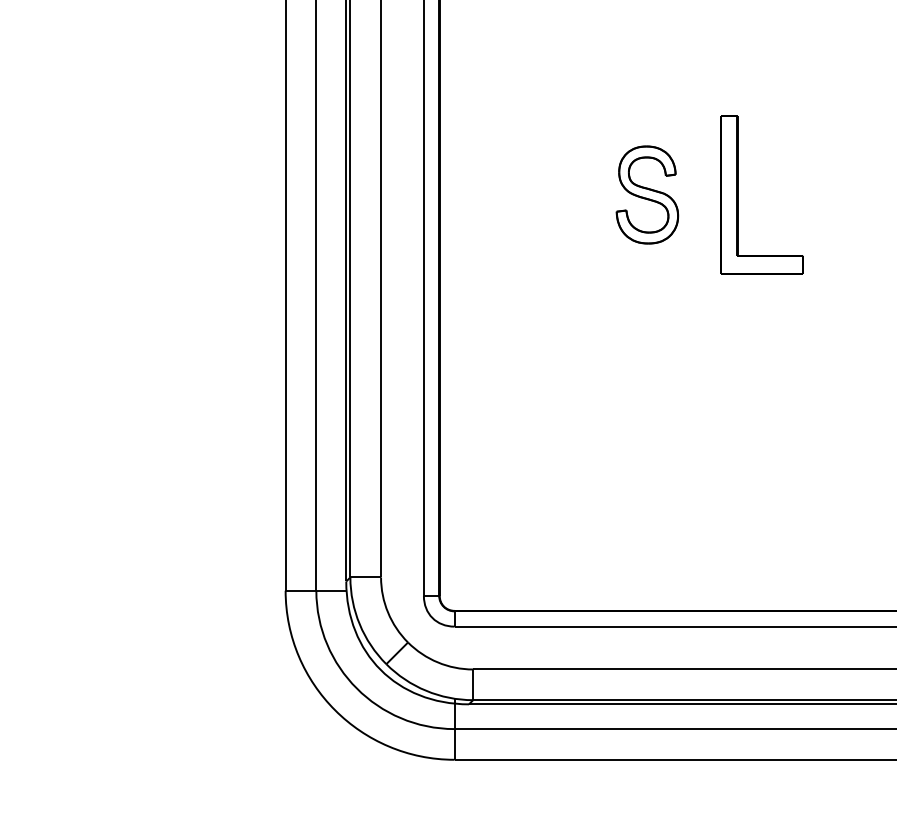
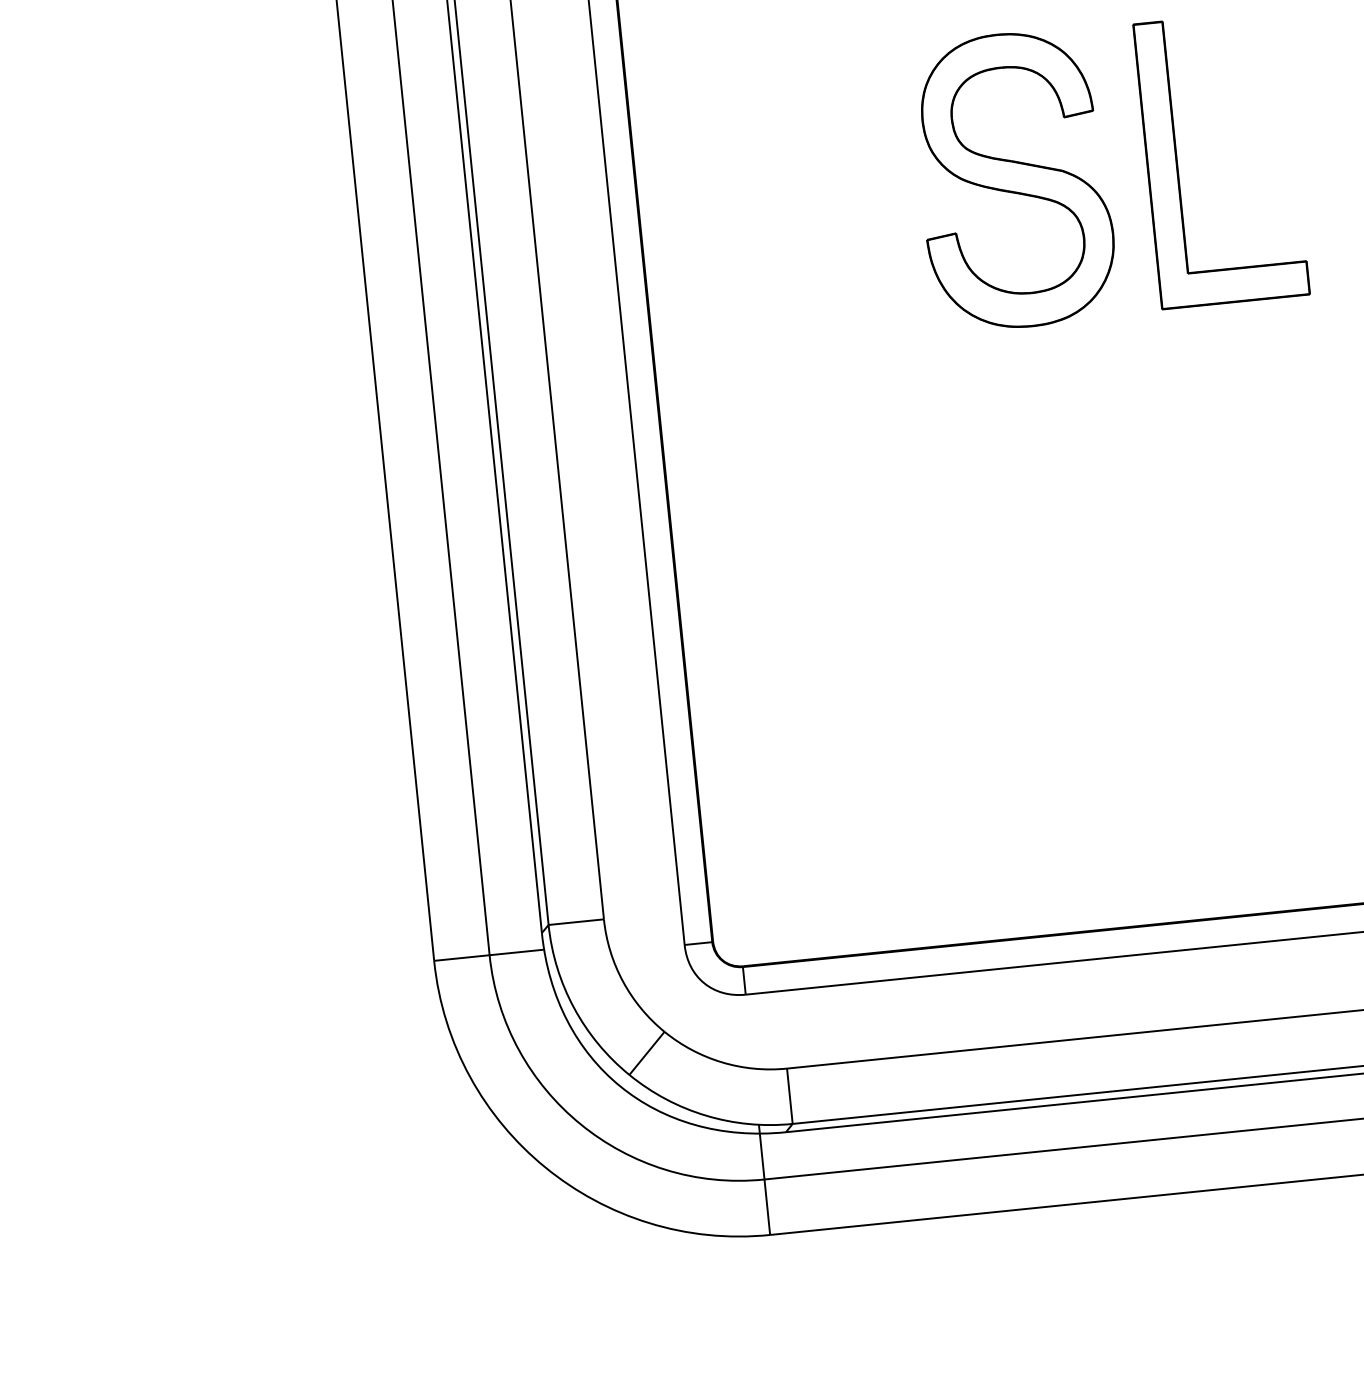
part: (647, 194) -> (1014, 179), size x1.67

